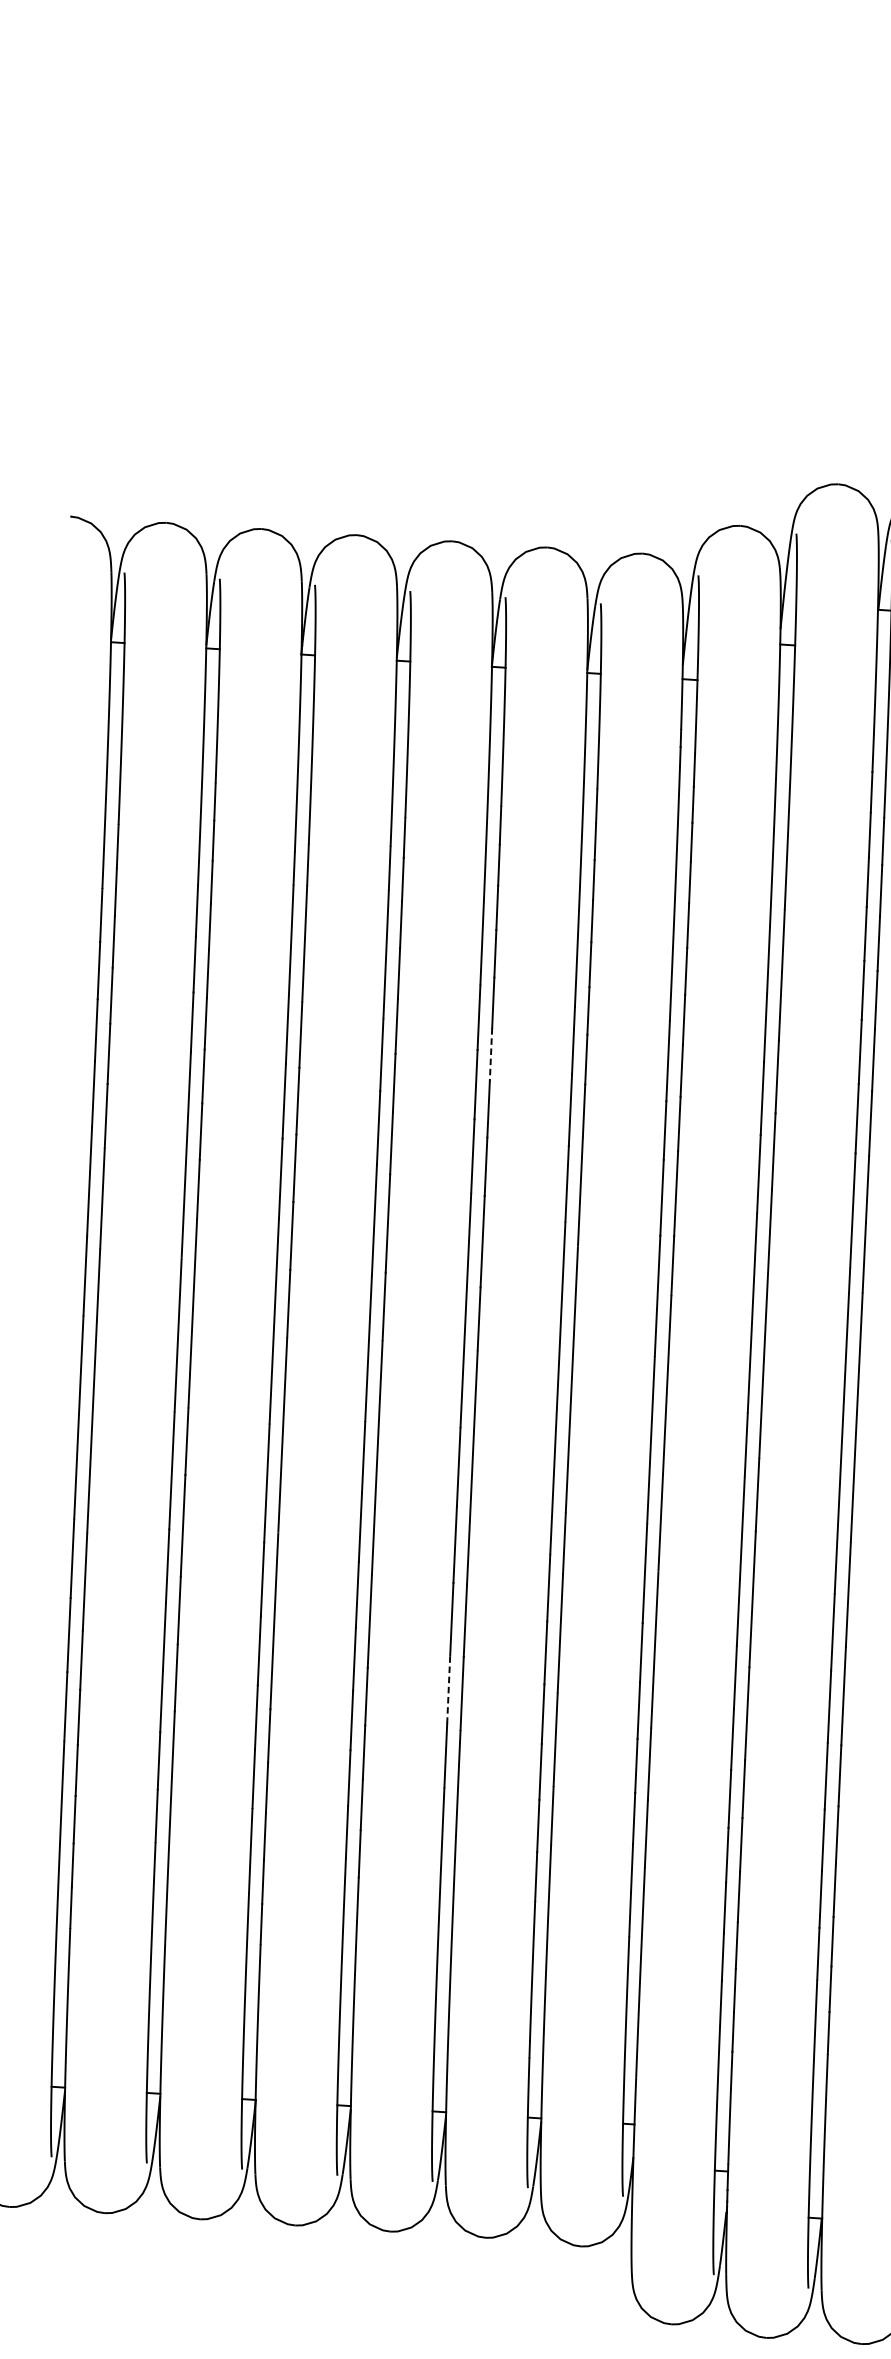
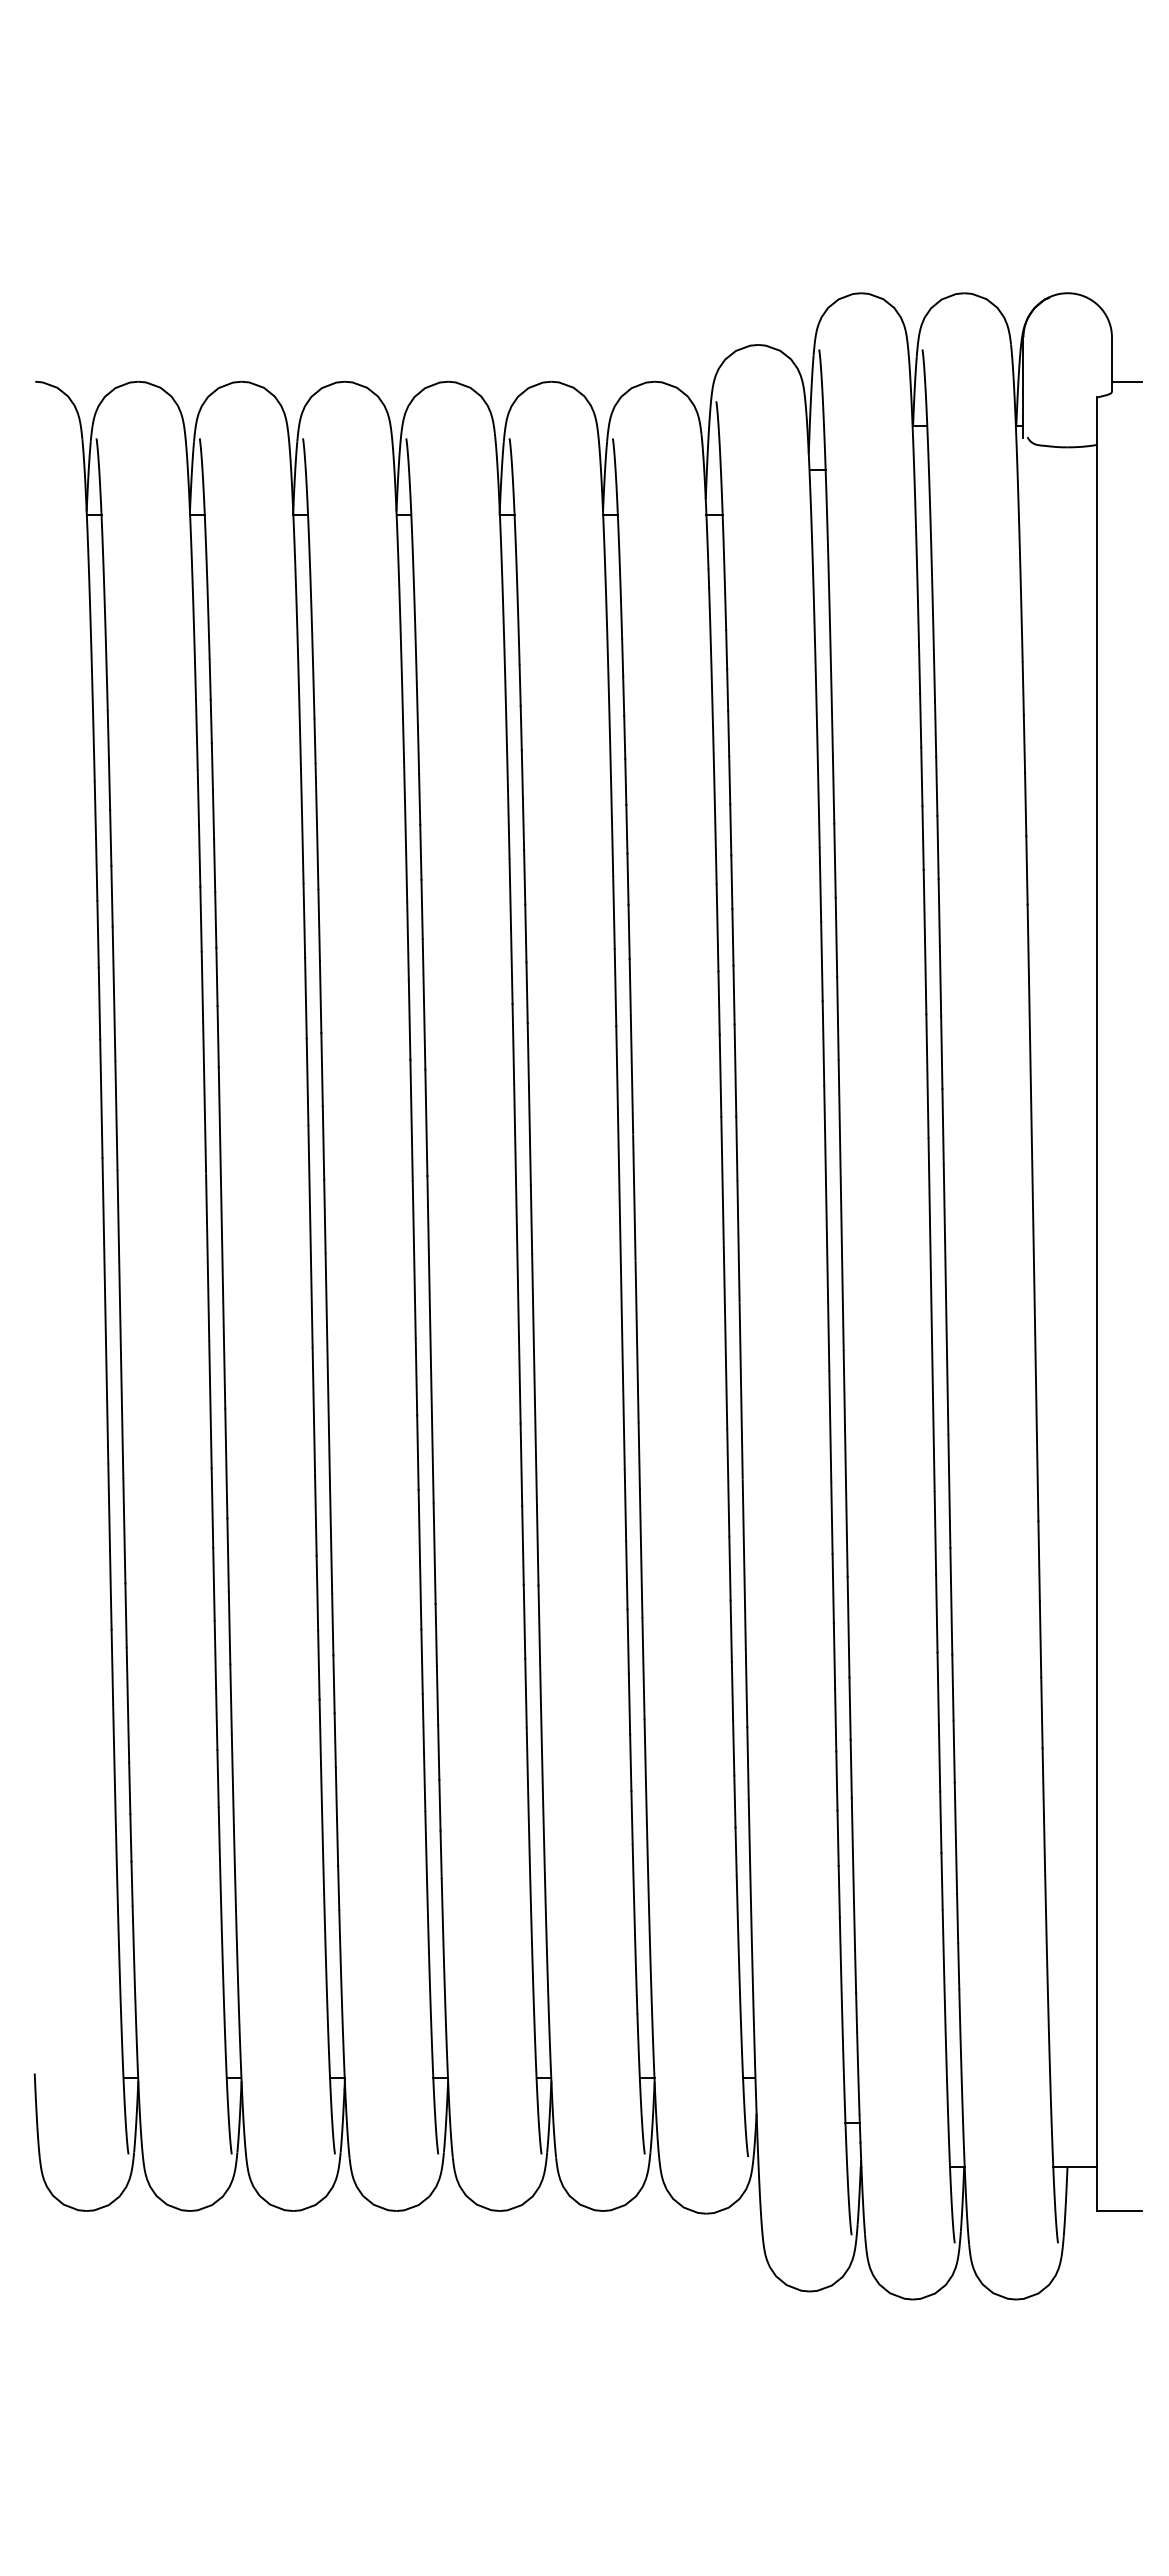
line: (490, 1054) -> (525, 933), dashed -> solid
line: (448, 1689) -> (524, 1621), dashed -> solid

